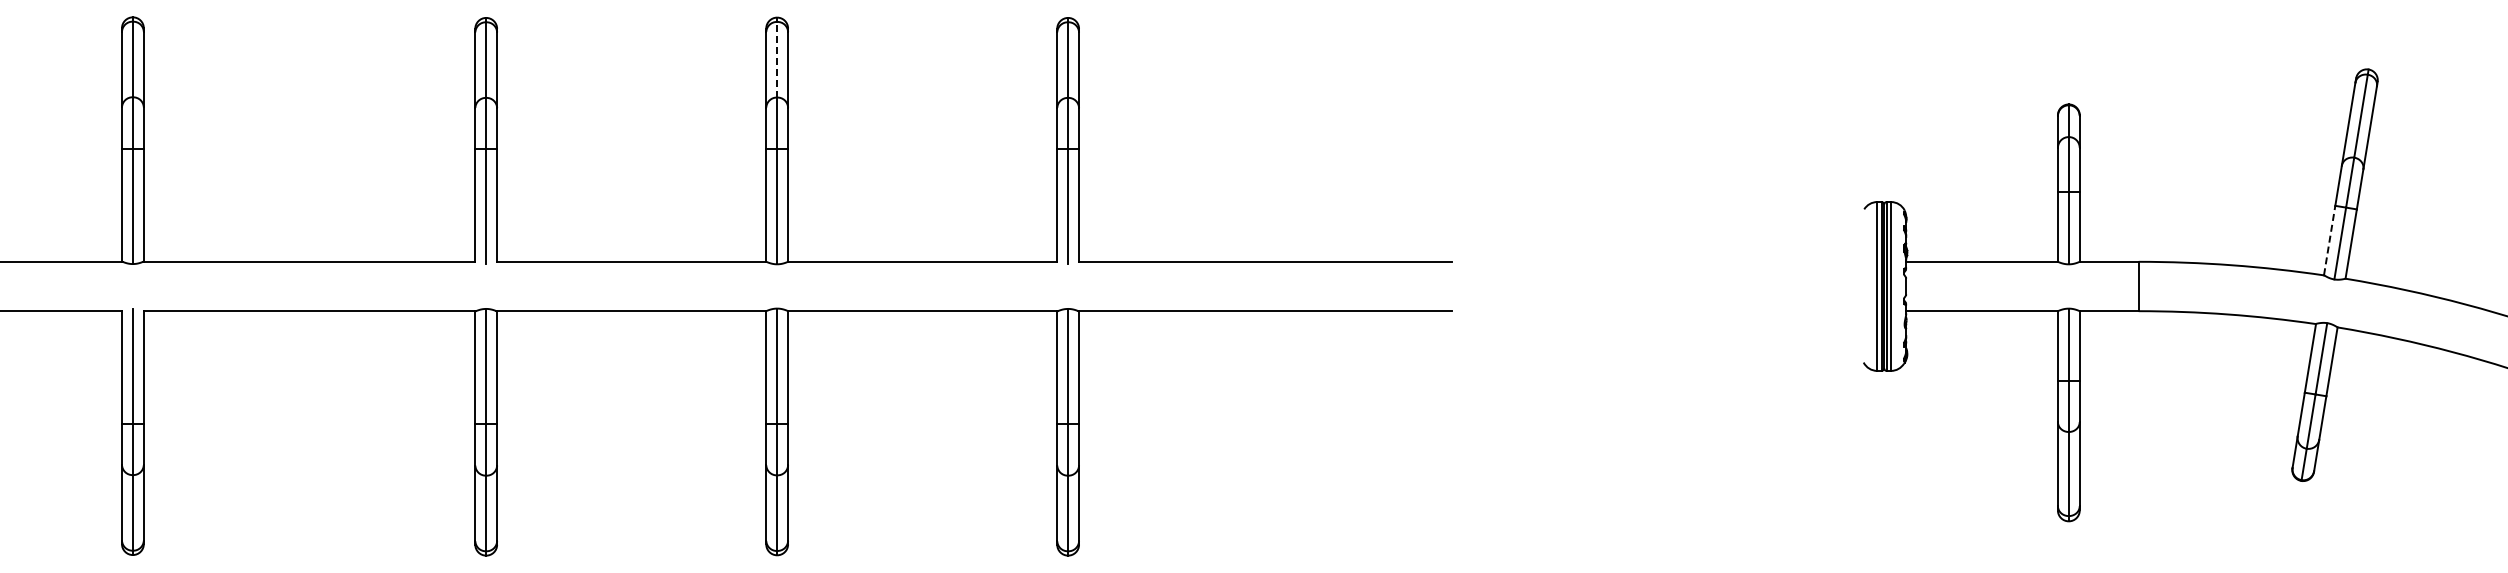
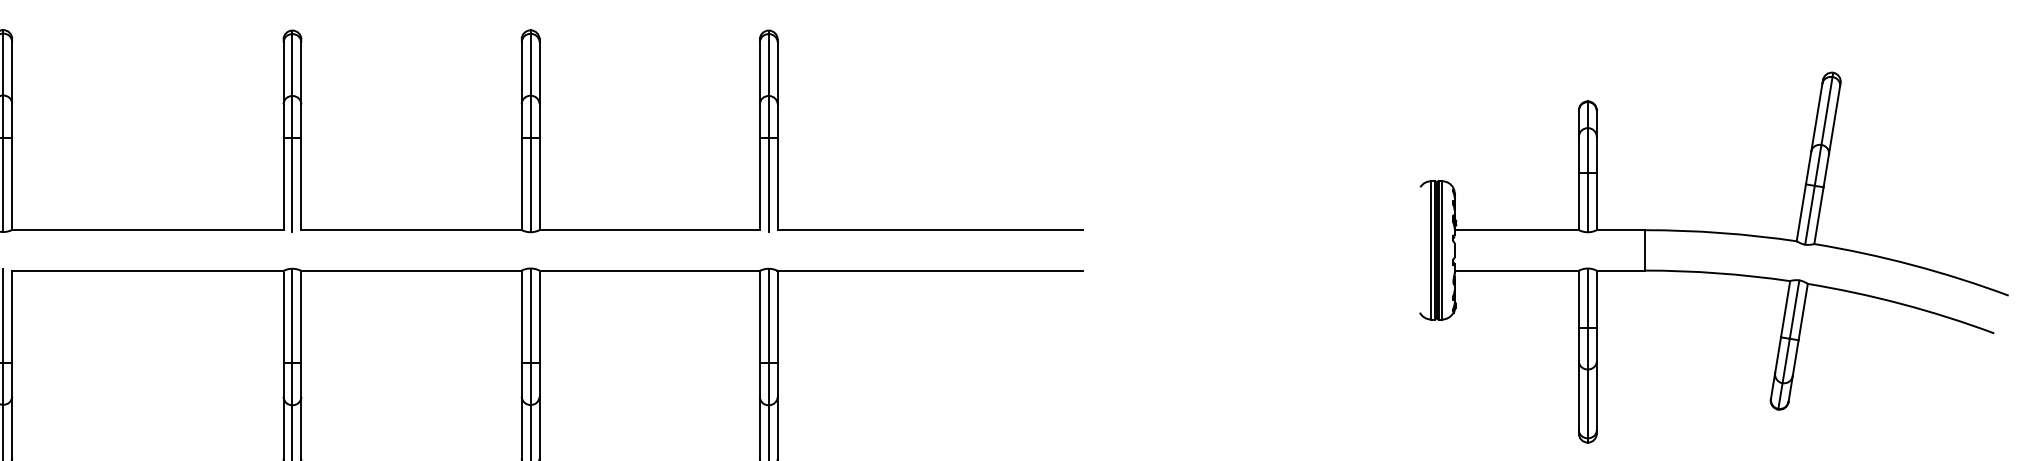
line: (777, 59) -> (530, 64), dashed -> solid
line: (2329, 240) -> (1801, 212), dashed -> solid

